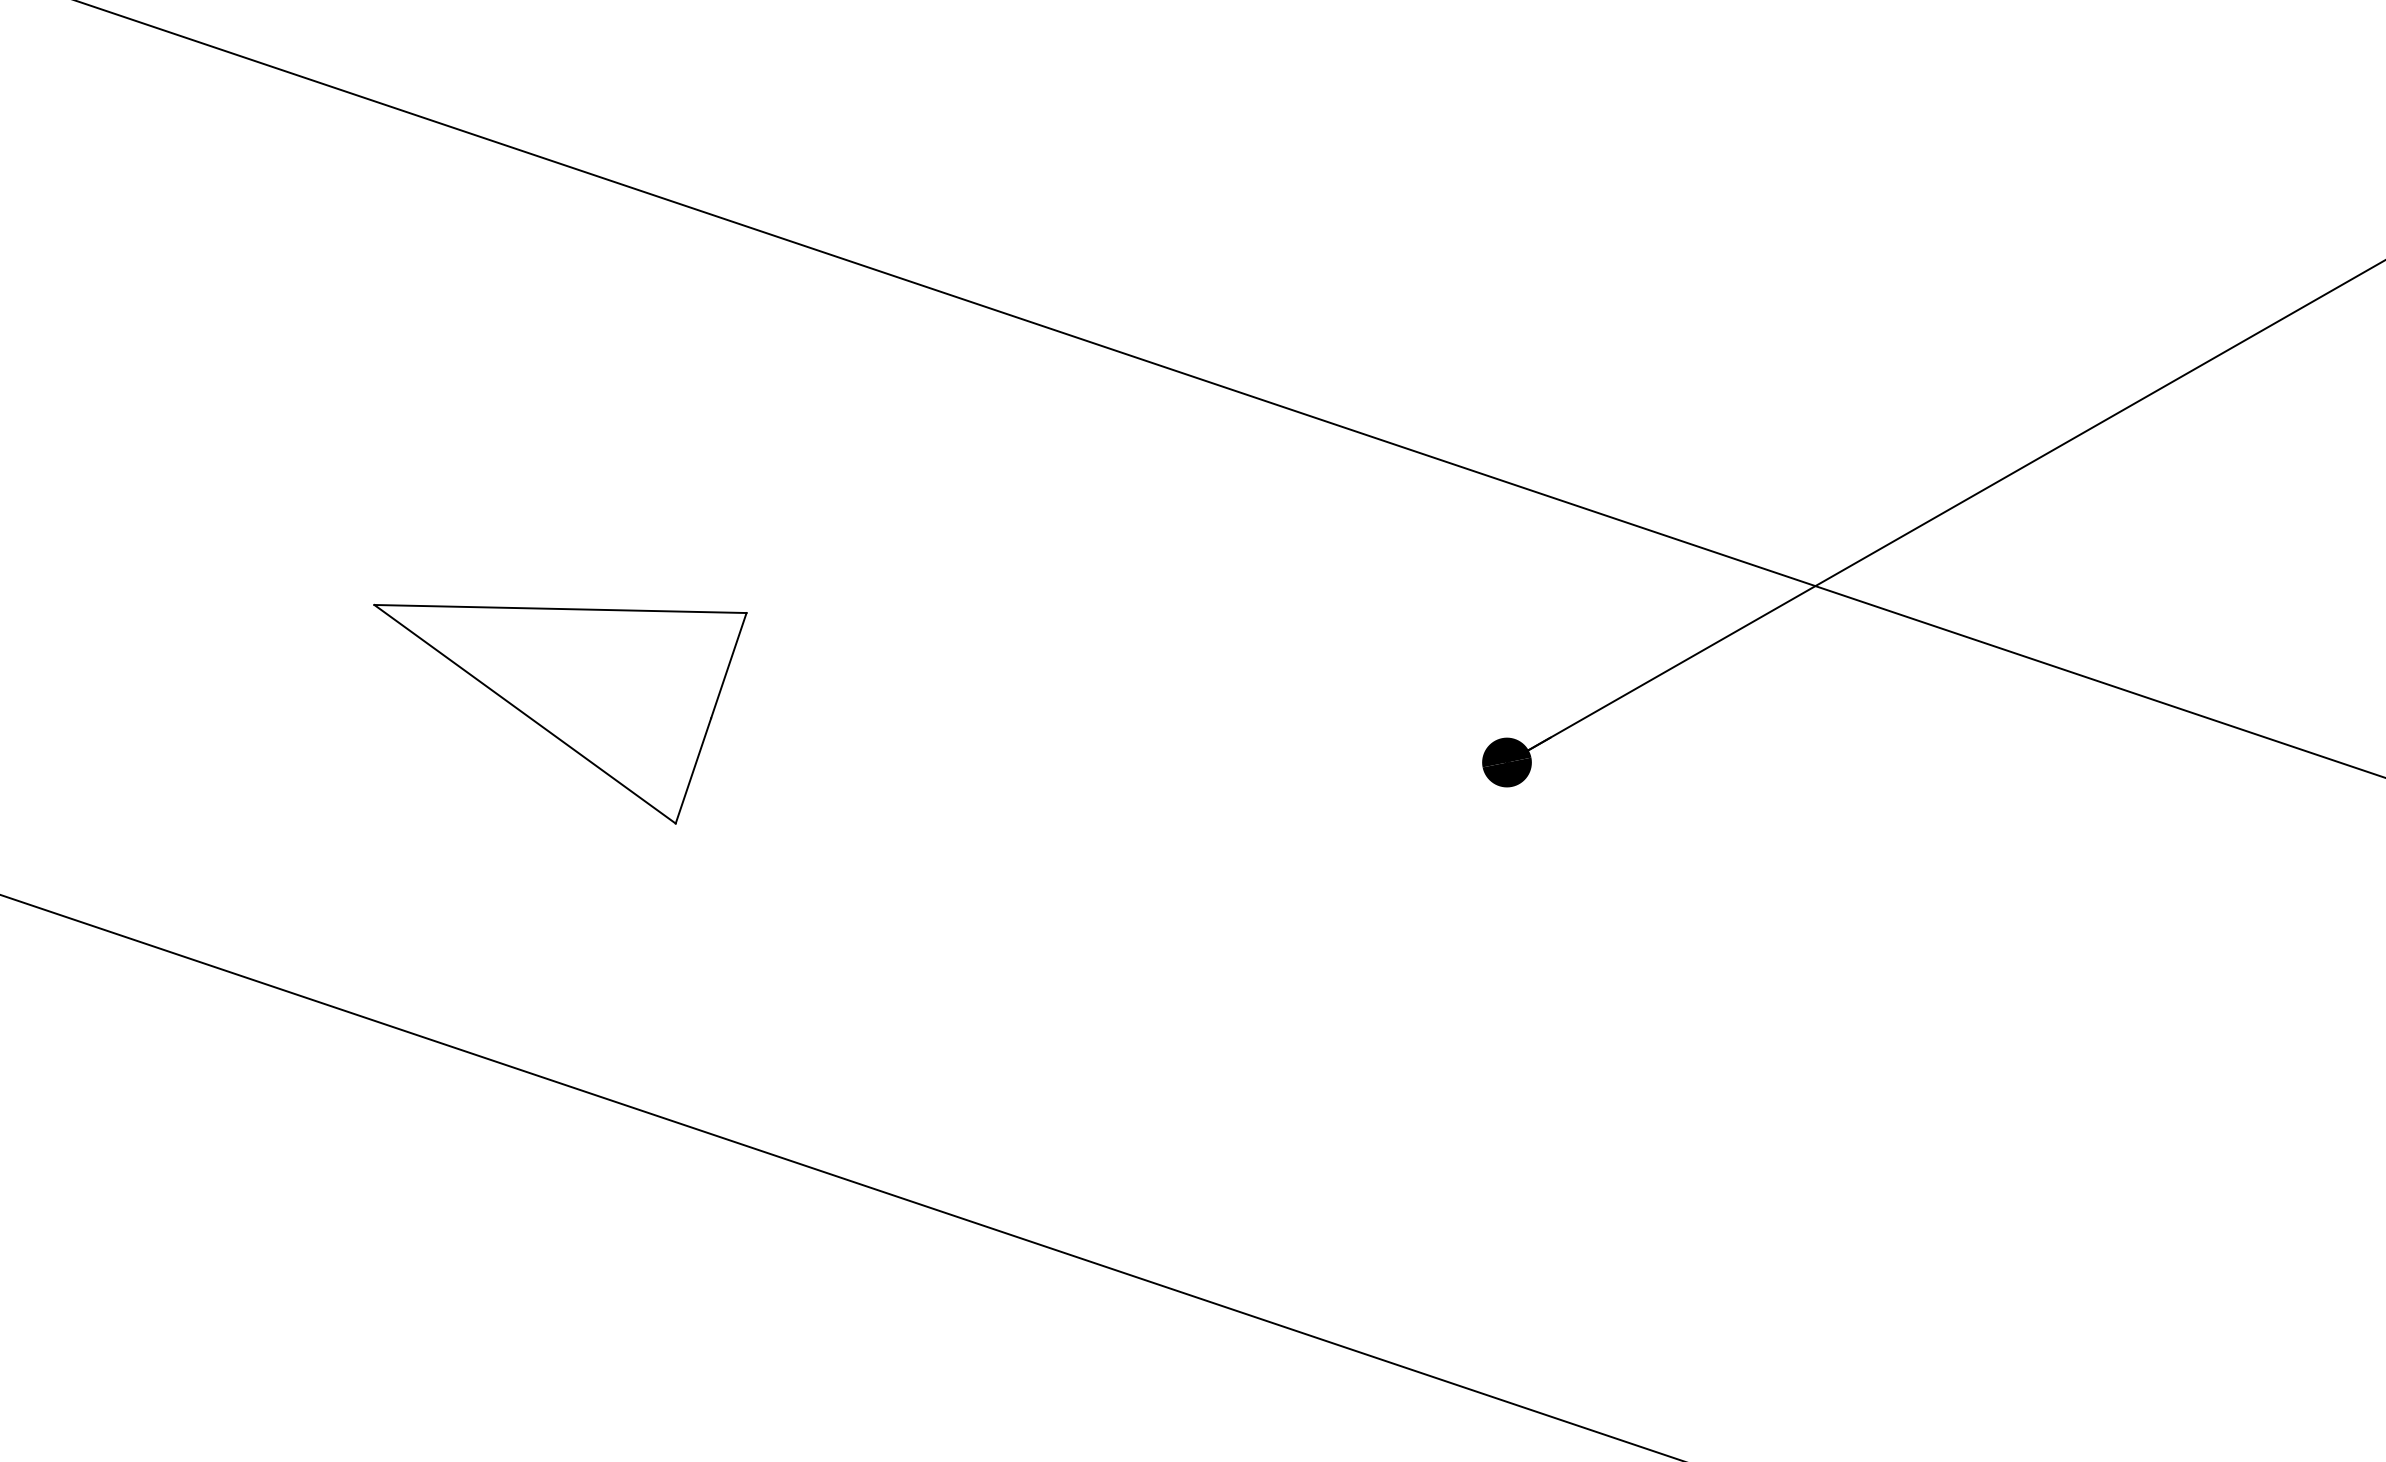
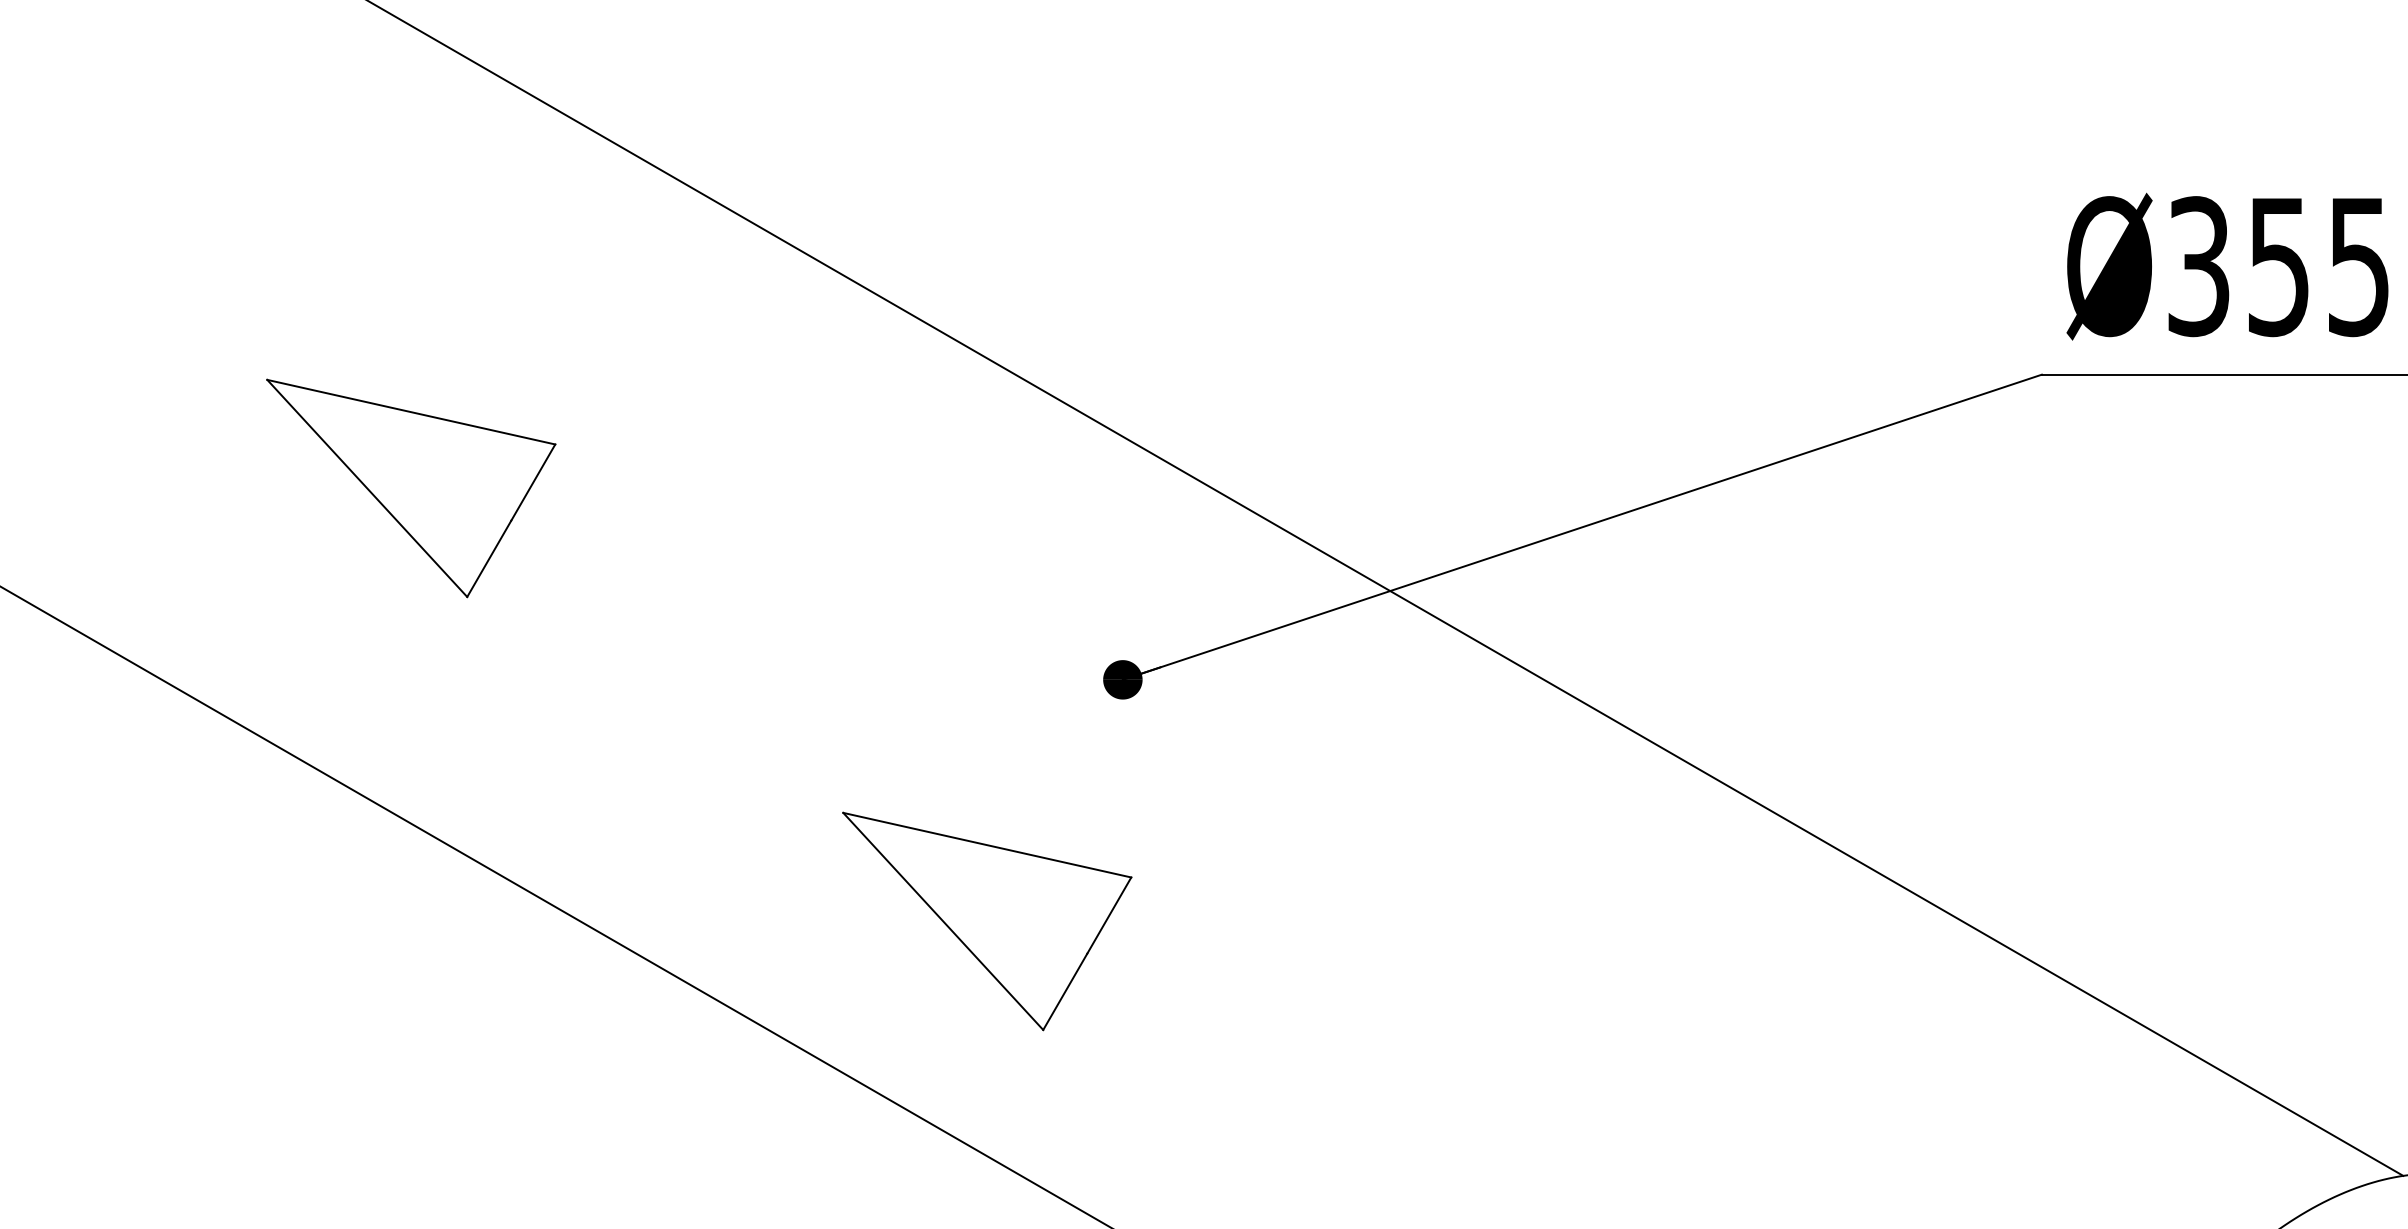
part: (1399, 1095) -> (987, 921), added

